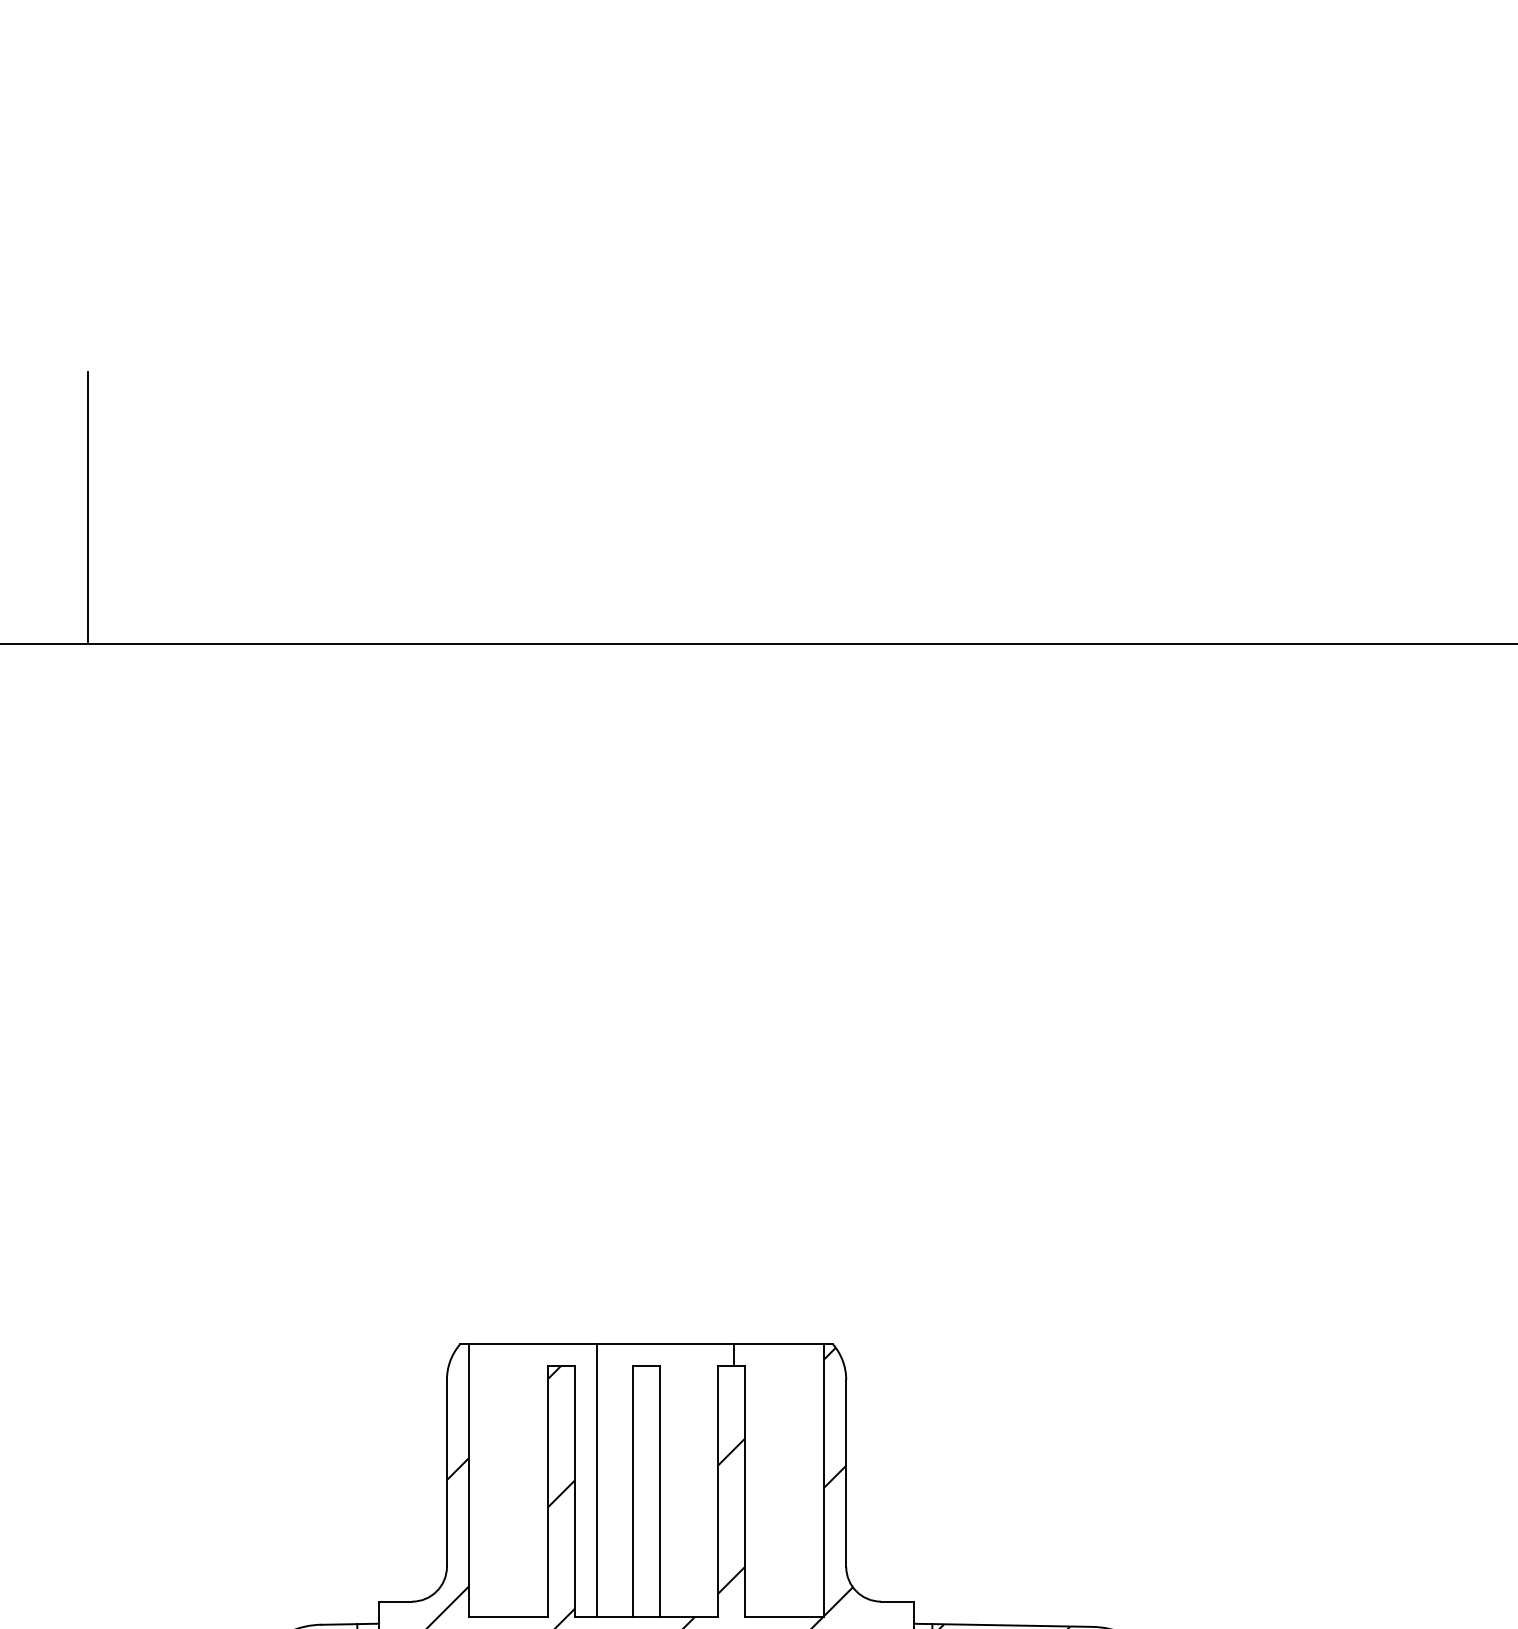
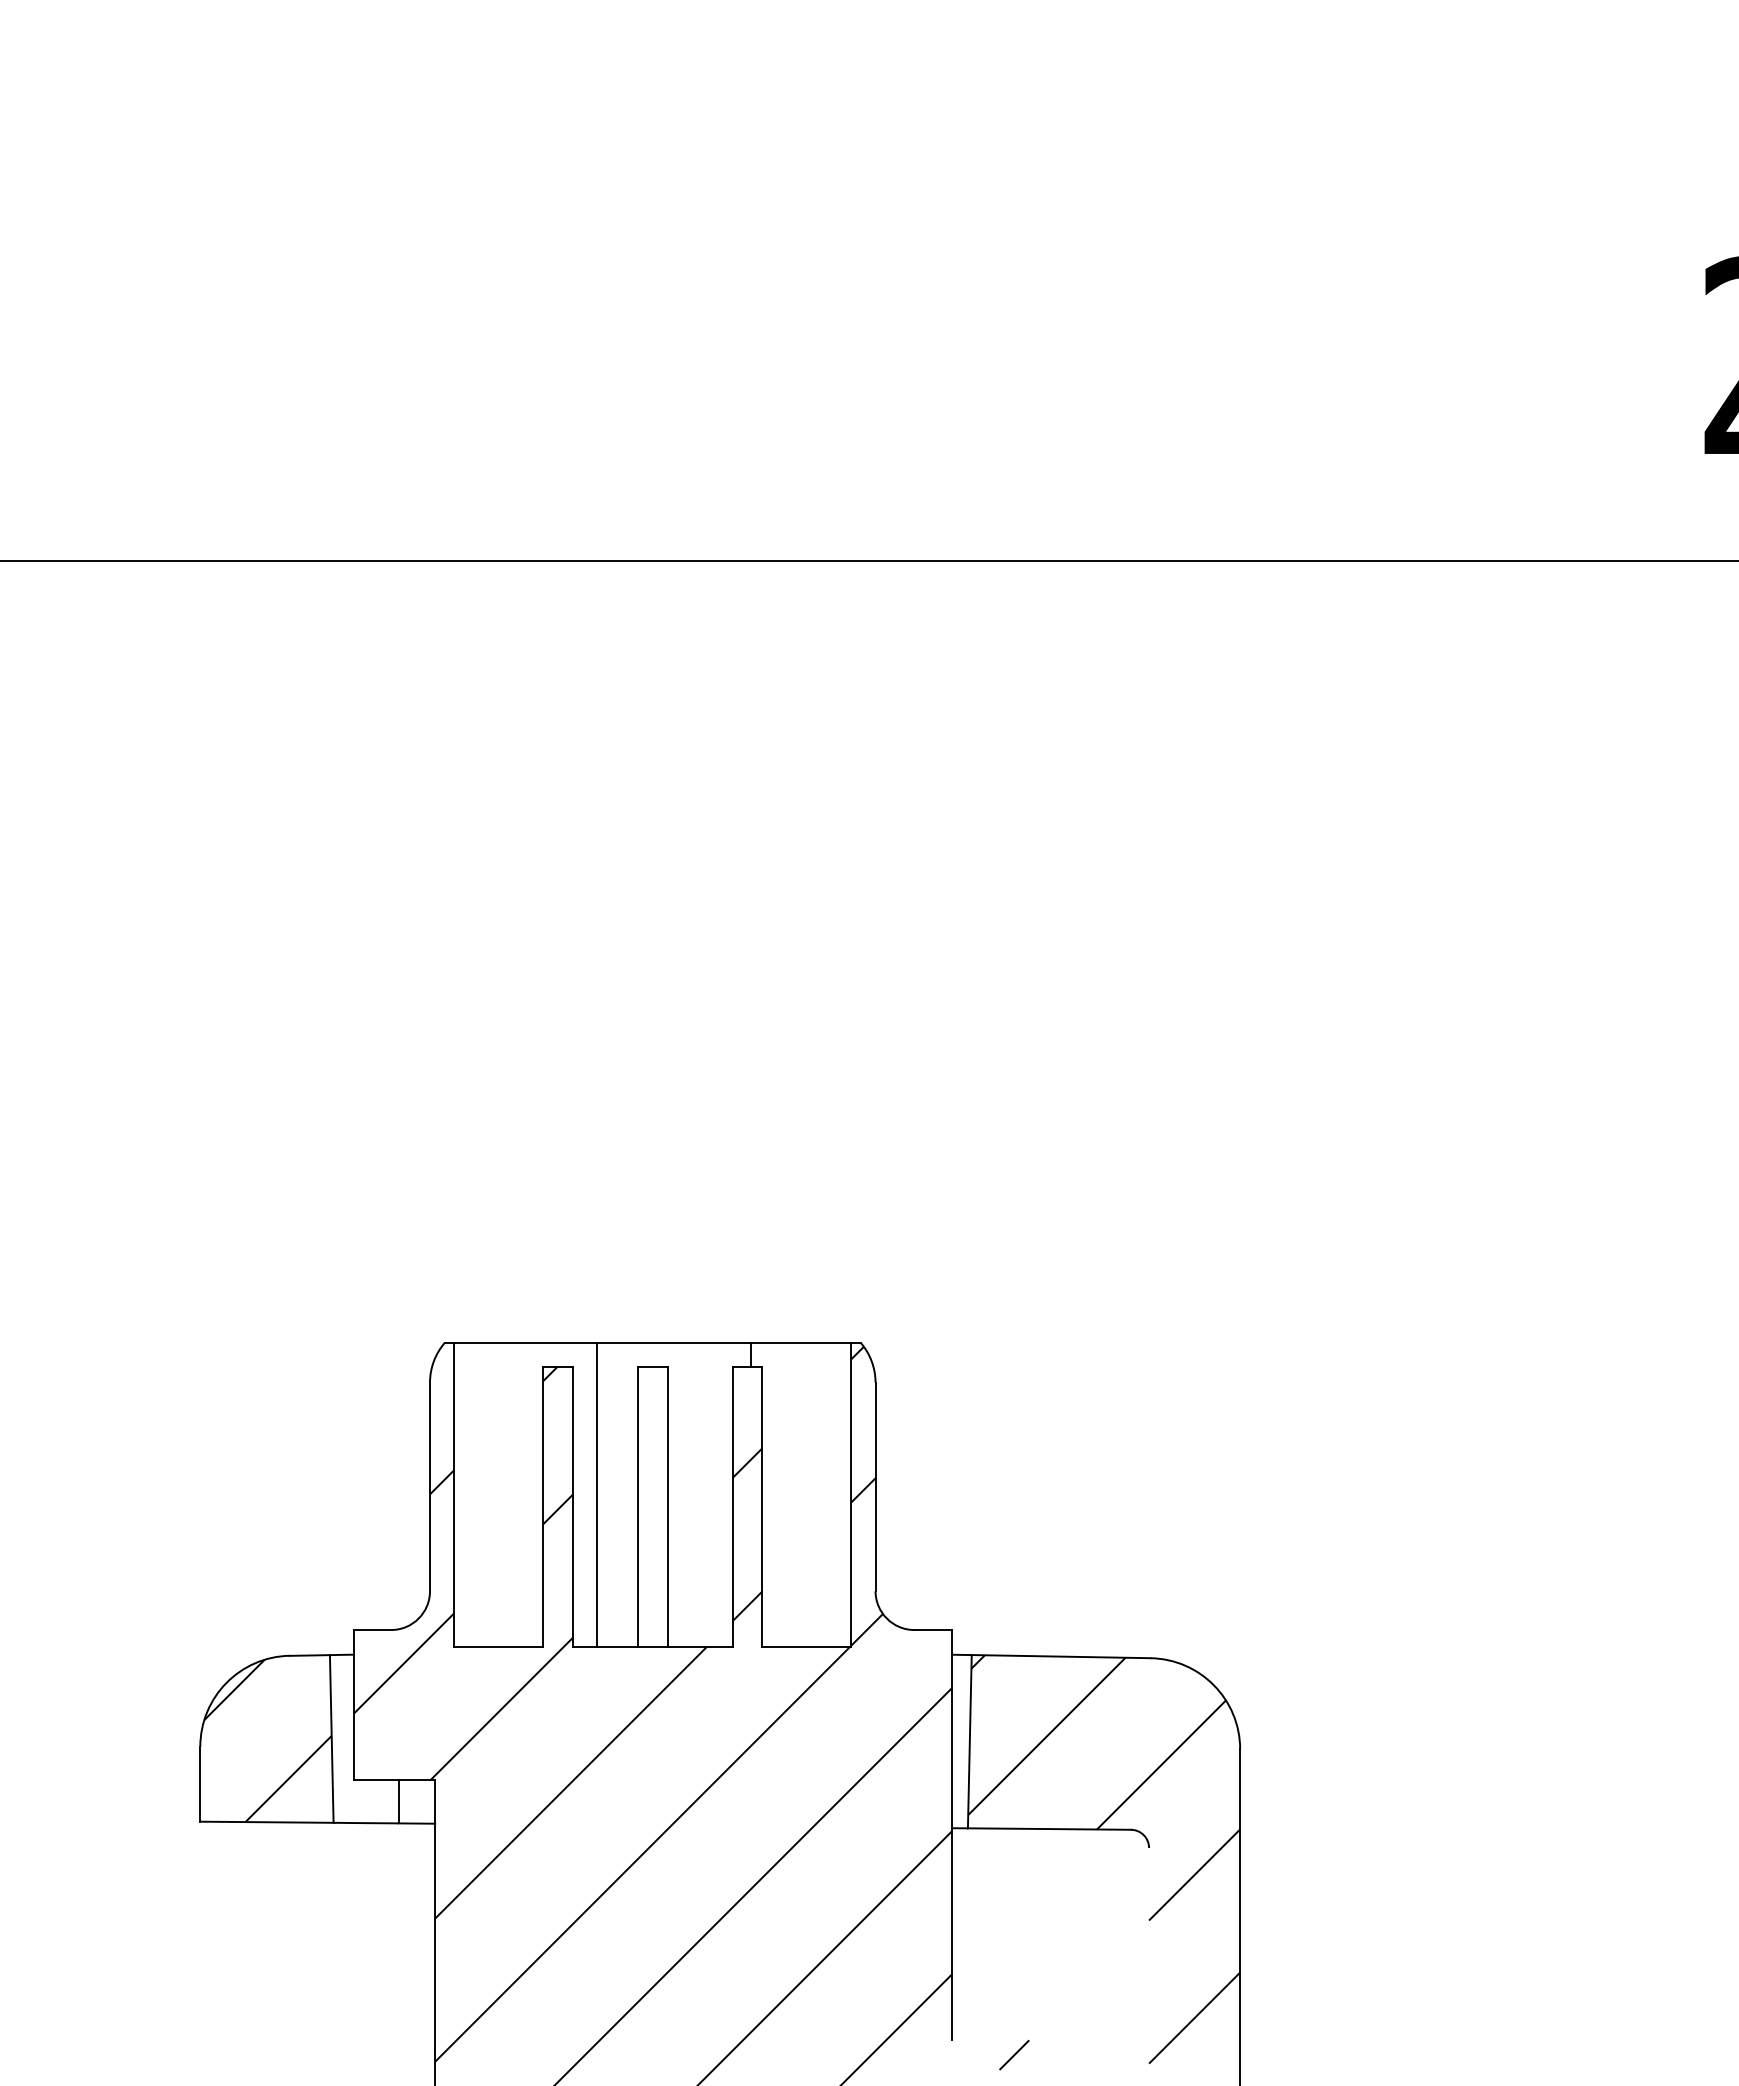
line: (88, 507) -> (29, 409), removed

